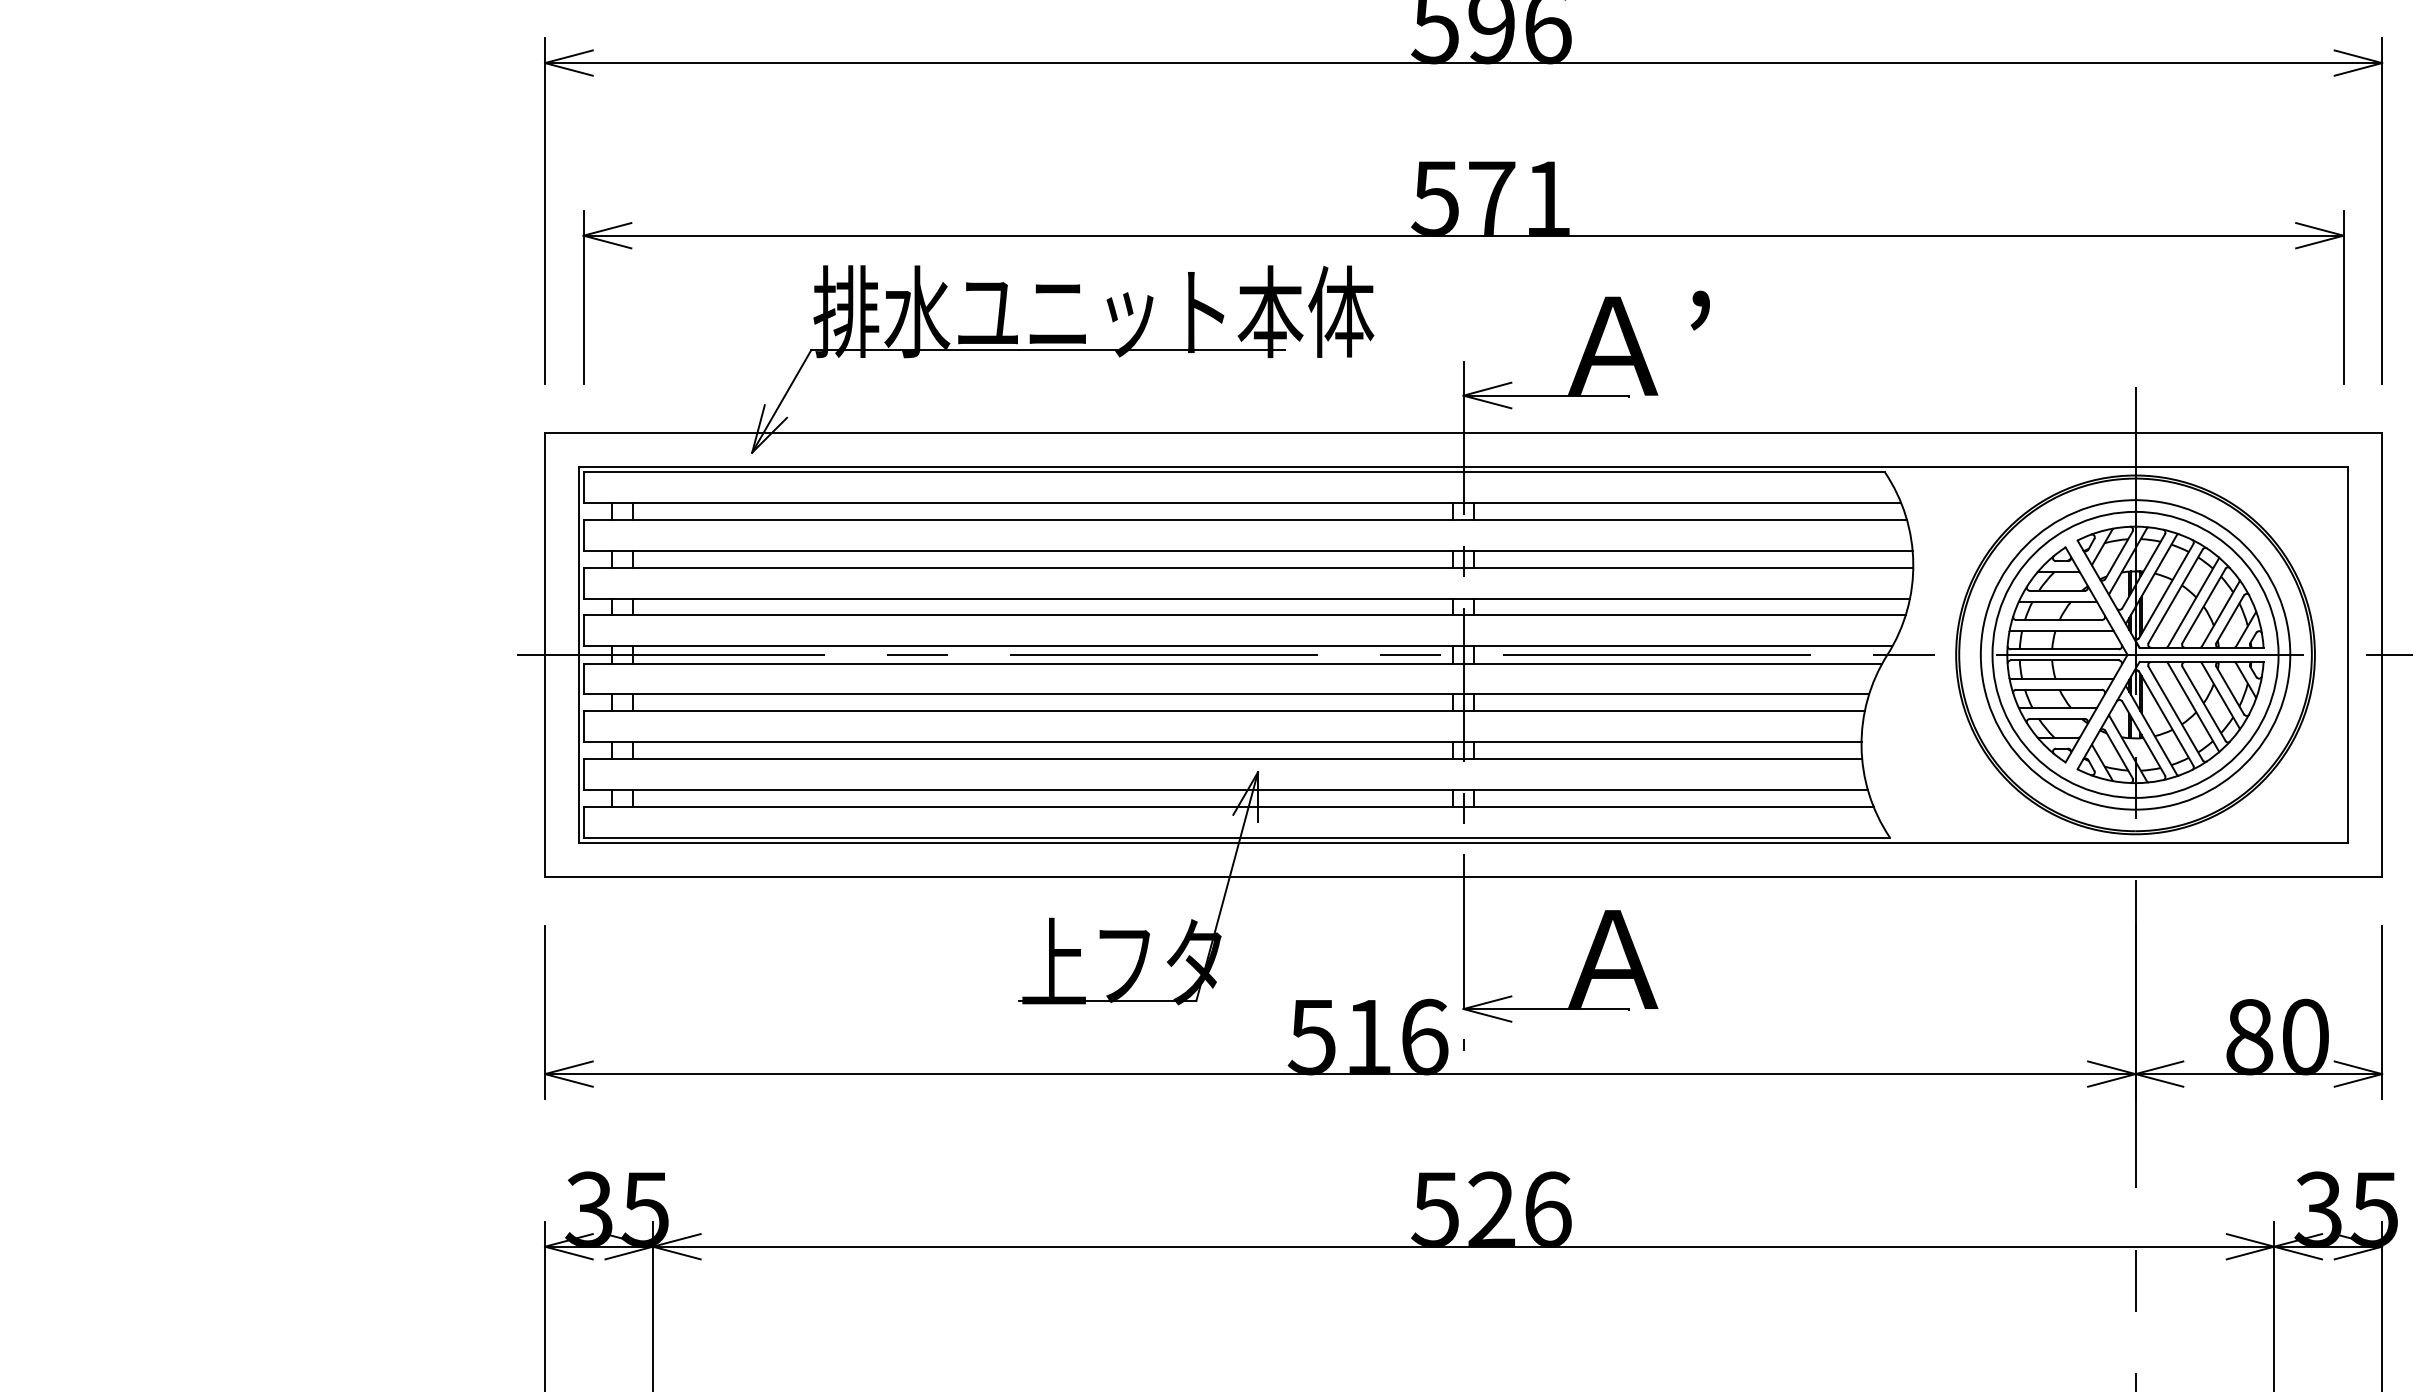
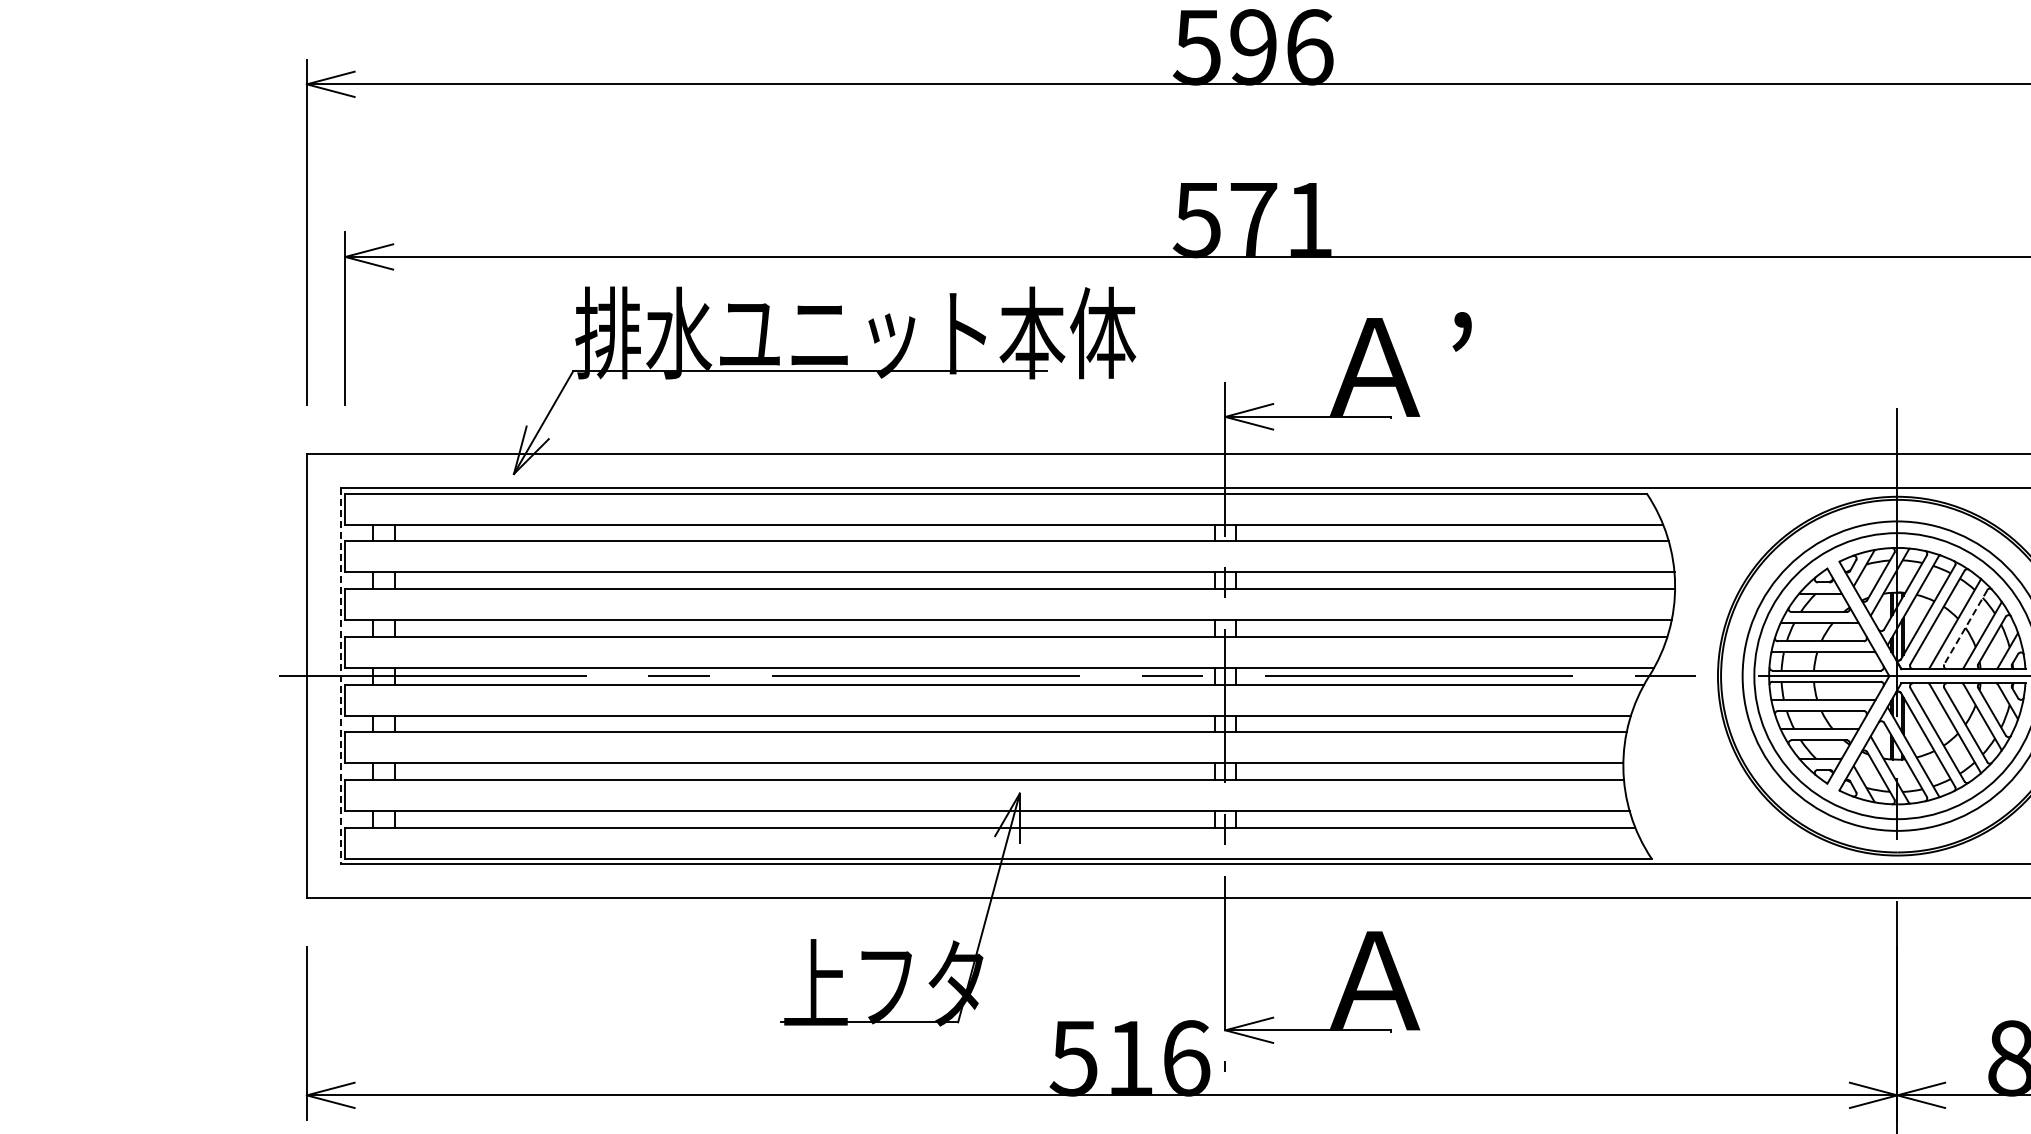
line: (2203, 606) -> (1965, 627), solid -> dashed
line: (578, 655) -> (340, 676), solid -> dashed

